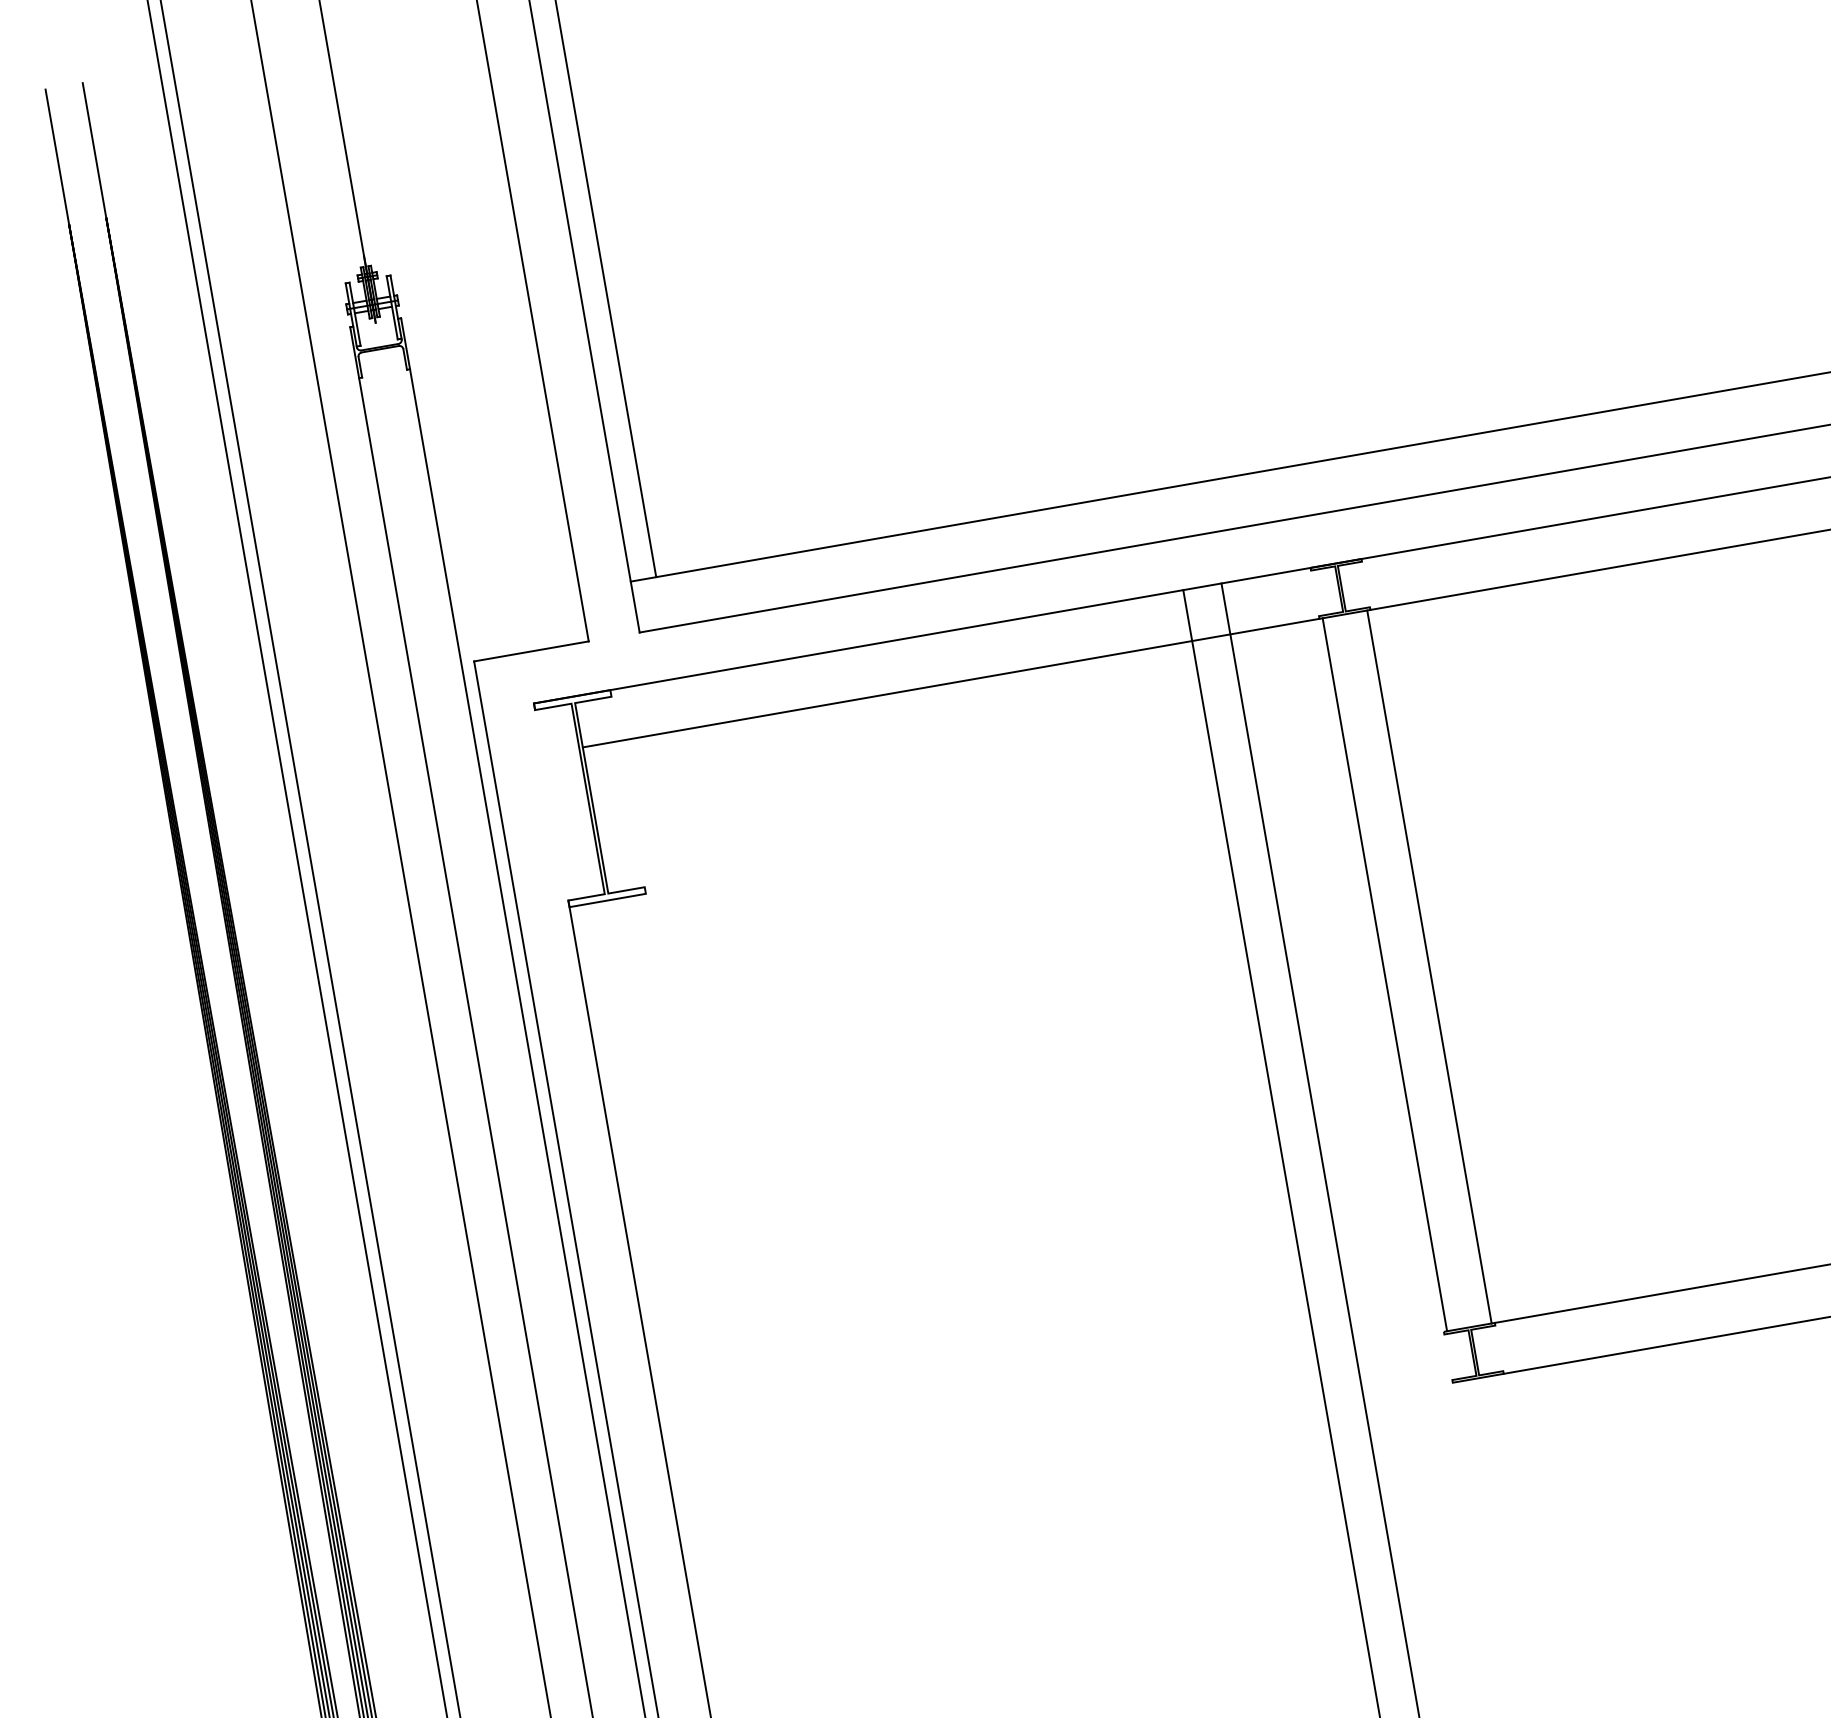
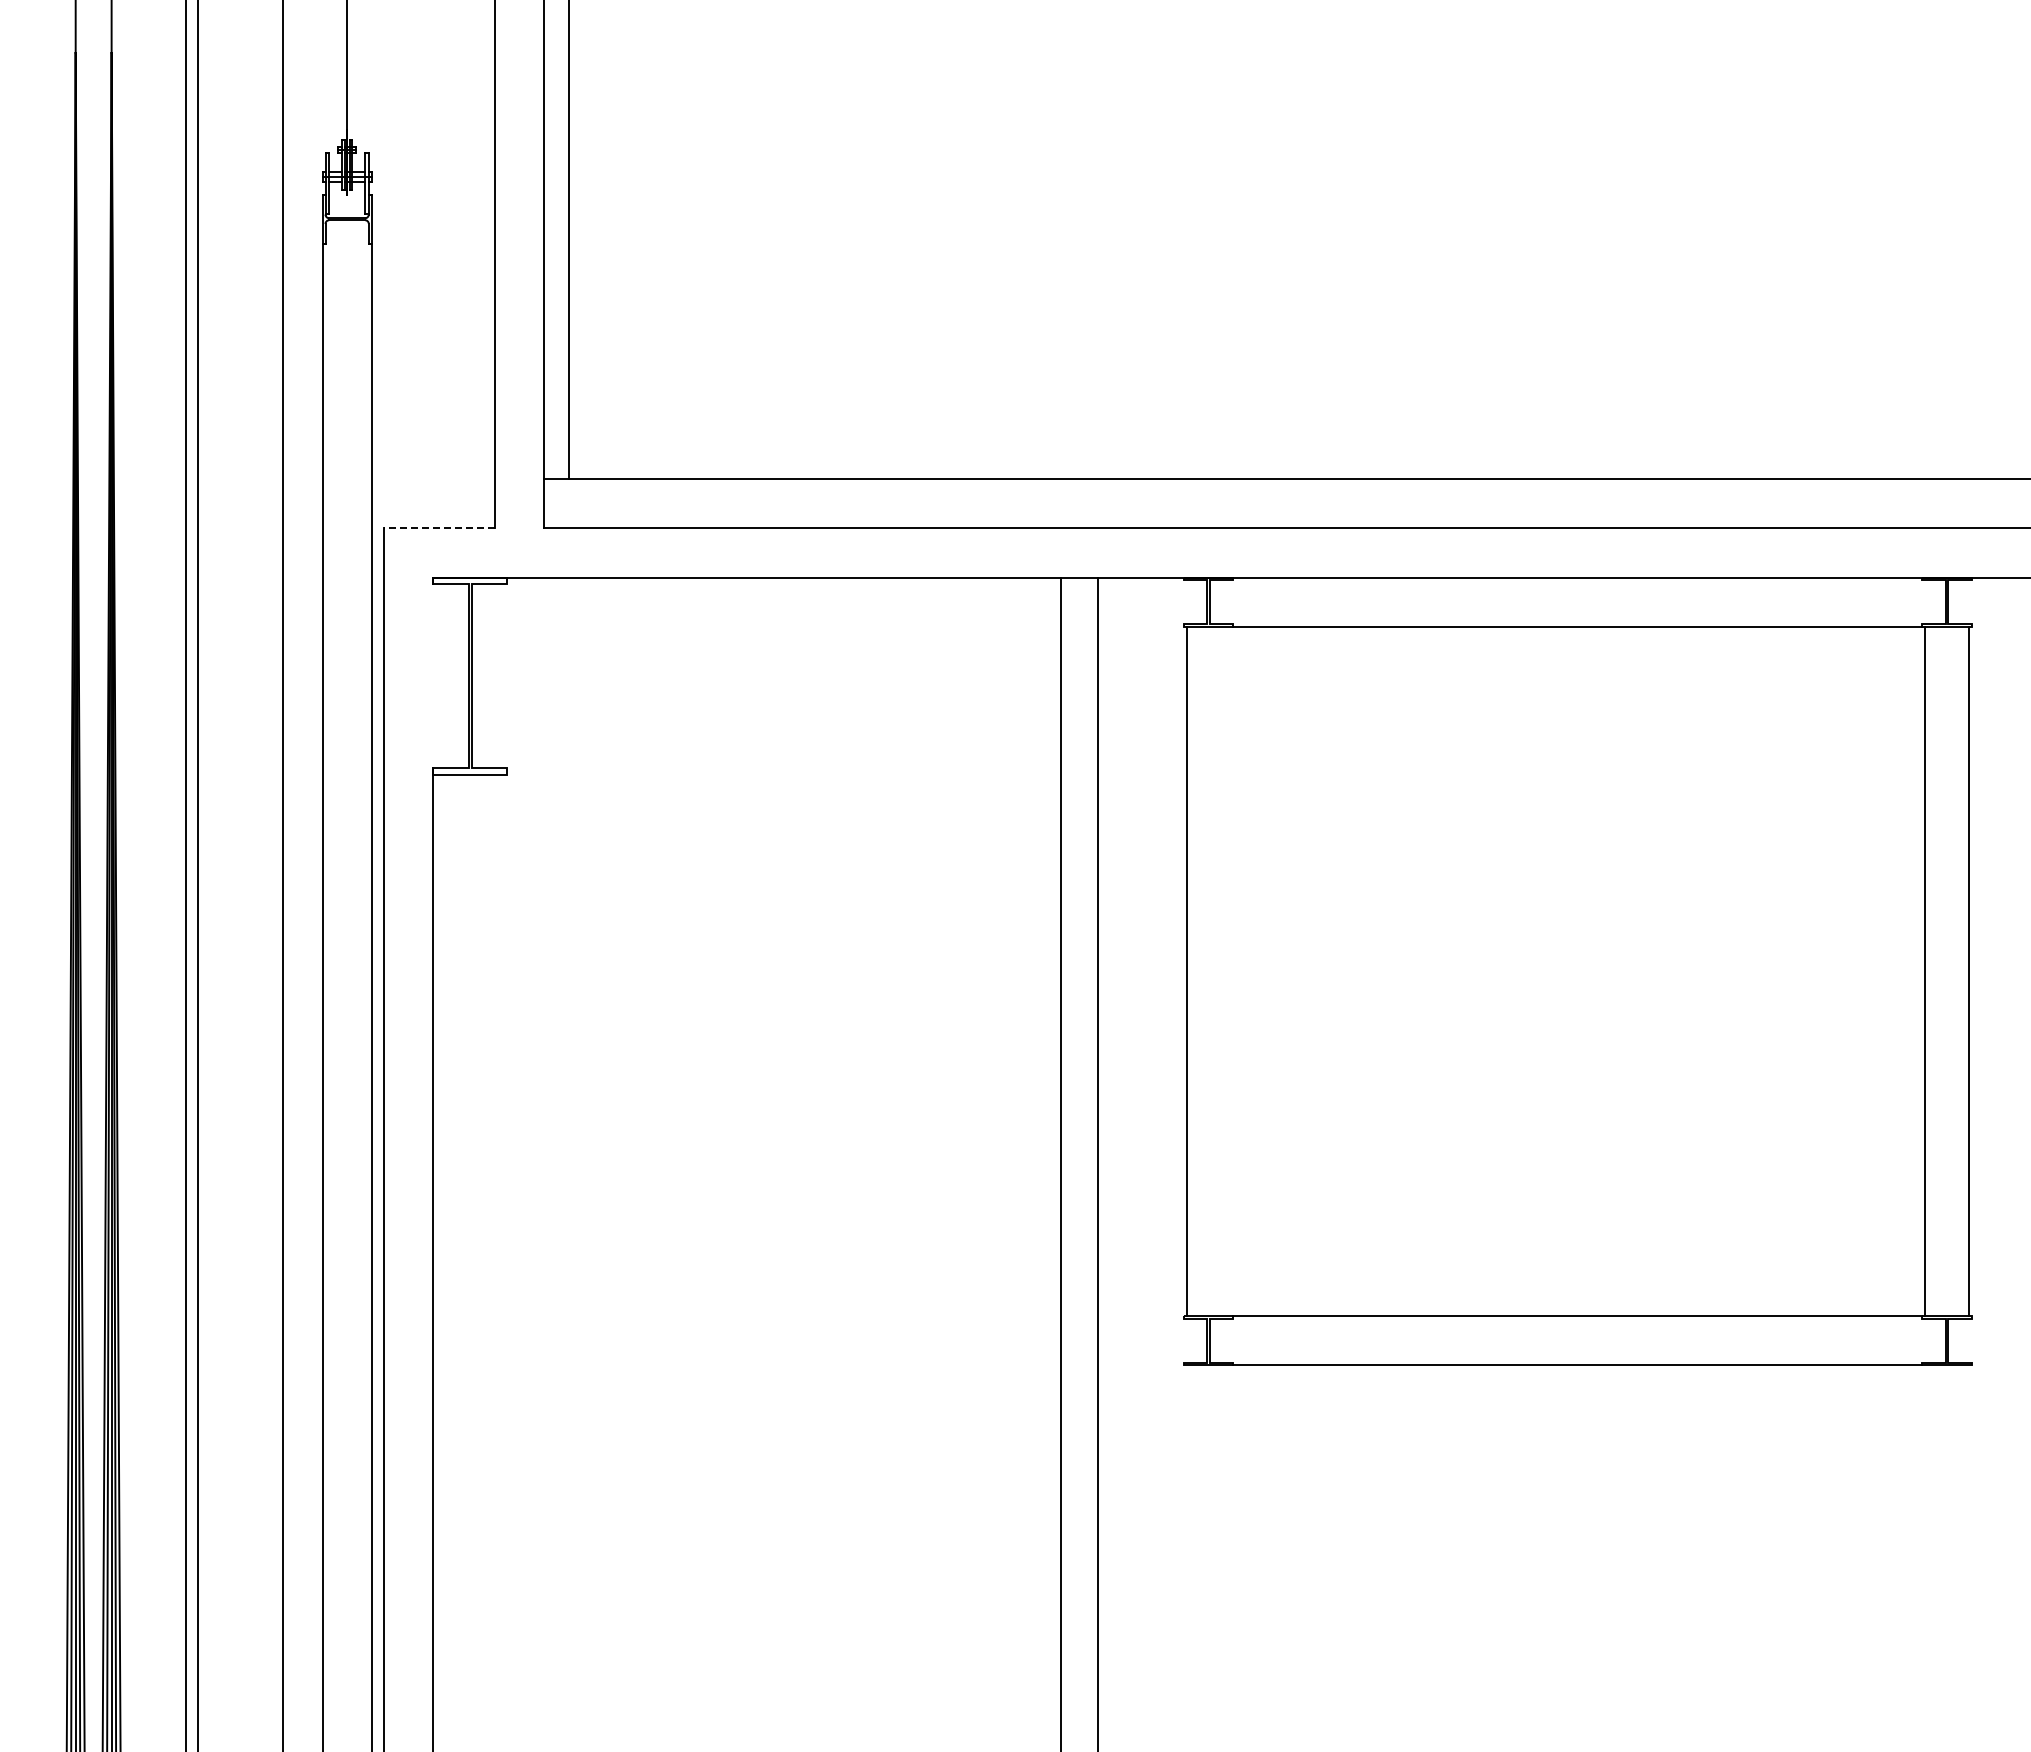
line: (530, 651) -> (438, 528), solid -> dashed
line: (950, 682) -> (827, 626), removed
line: (1429, 966) -> (1230, 971), removed

